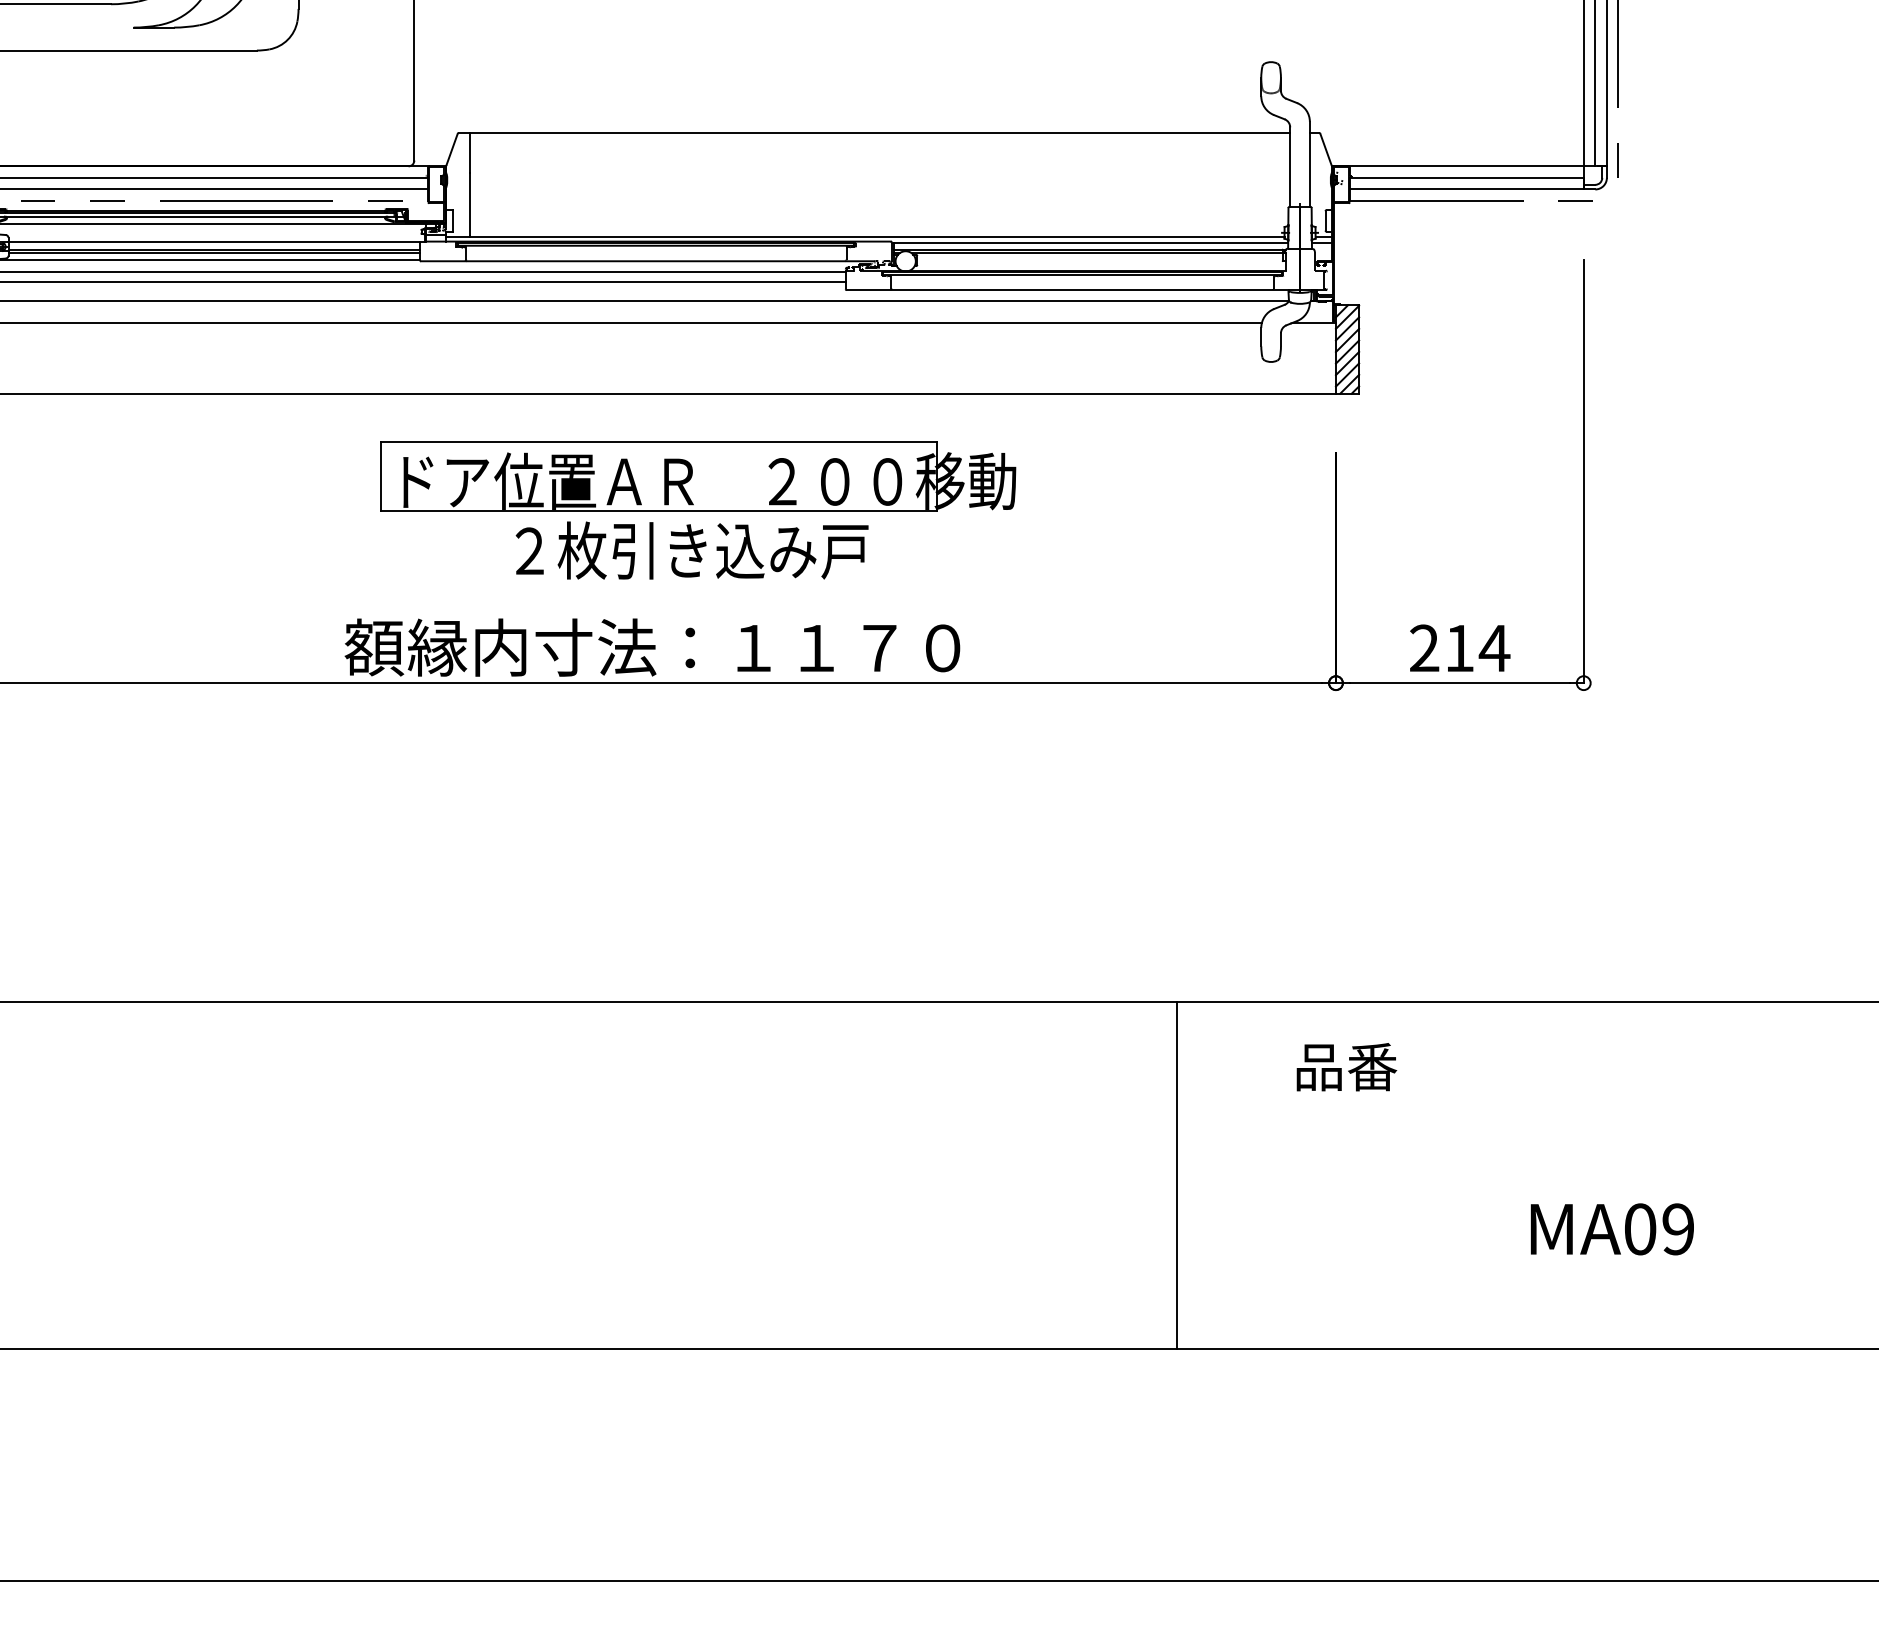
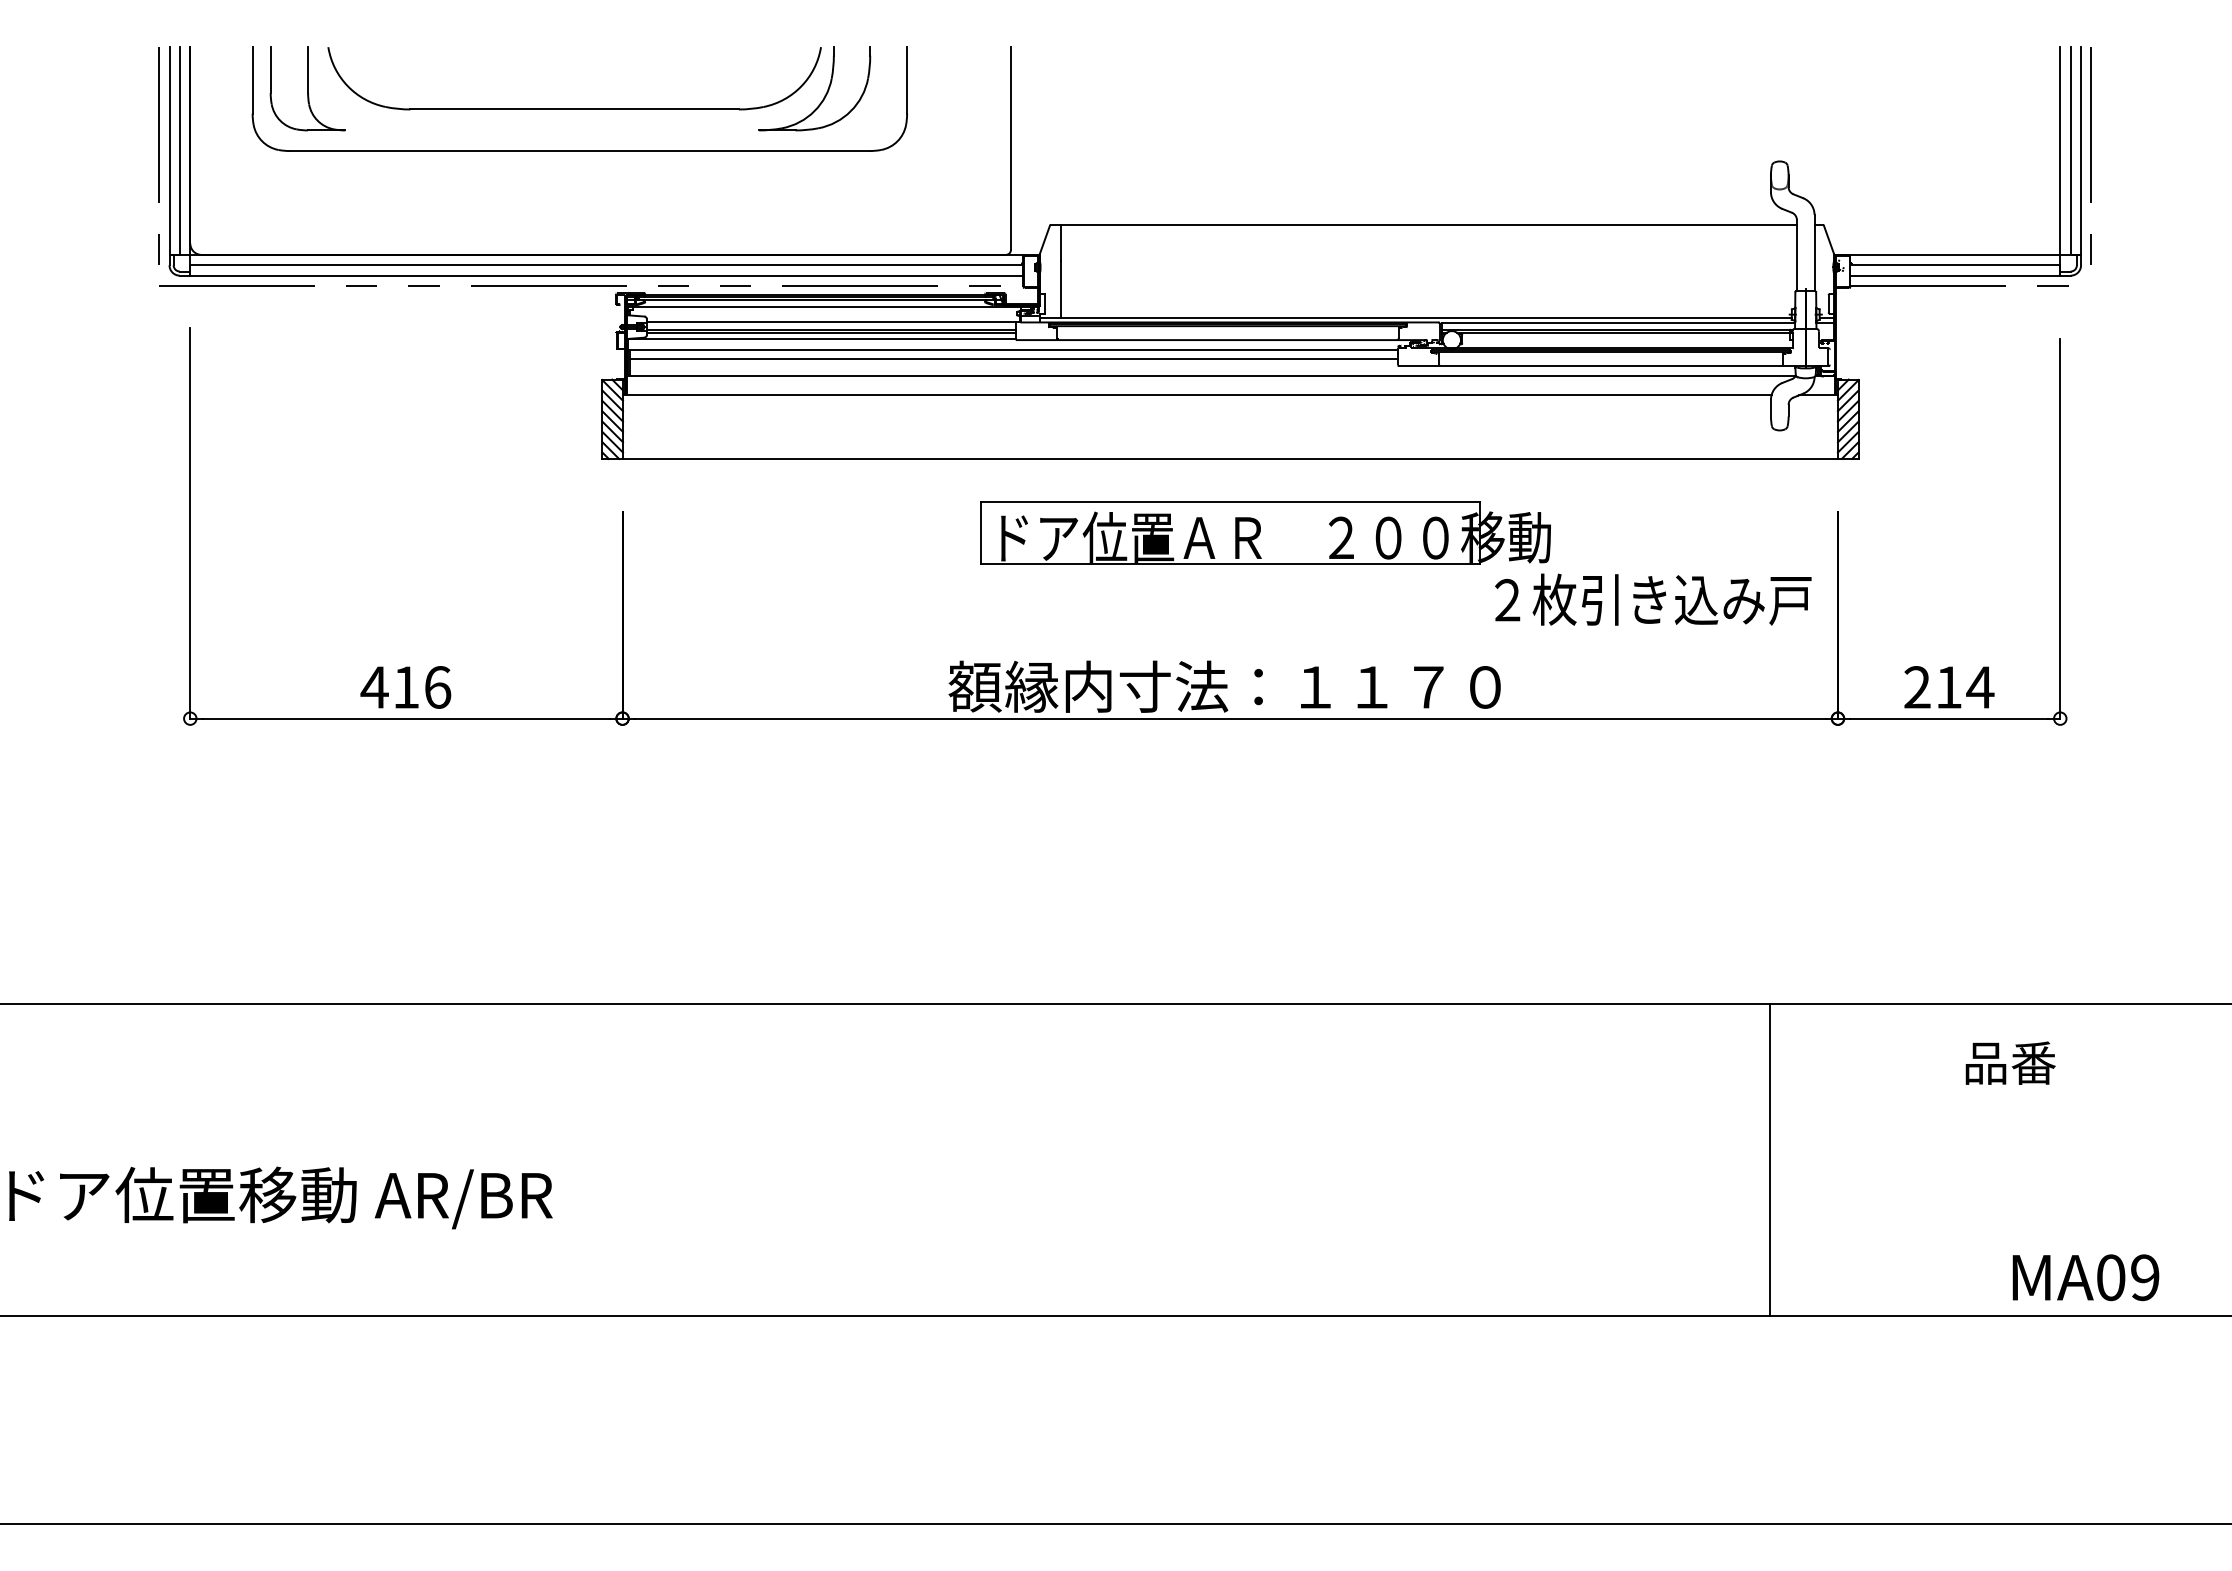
text: (692, 550) -> (1653, 599), moved
text: (1346, 1066) -> (2010, 1062), moved
line: (1176, 1175) -> (1769, 1160), moved
text: (1611, 1229) -> (2085, 1277), moved

